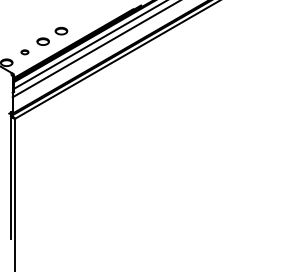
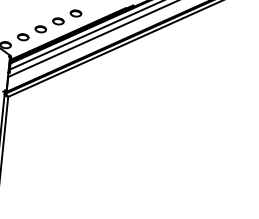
part: (79, 20) -> (75, 13), added
part: (24, 52) -> (22, 37), size x1.67

